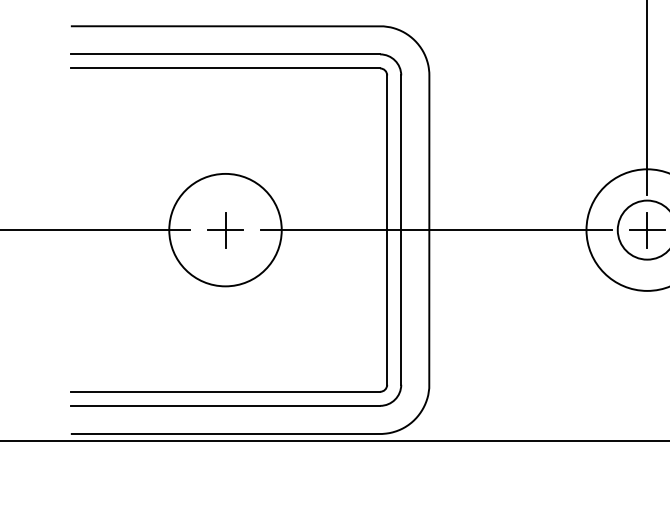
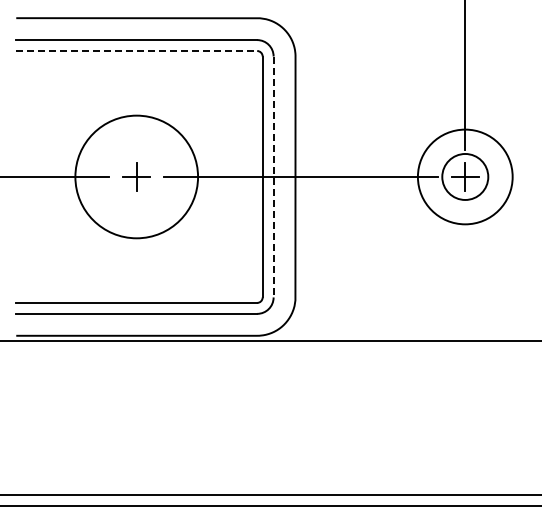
line: (226, 69) -> (137, 51), solid -> dashed
circle: (225, 229) -> (136, 176), size x1.4
line: (401, 230) -> (273, 177), solid -> dashed

